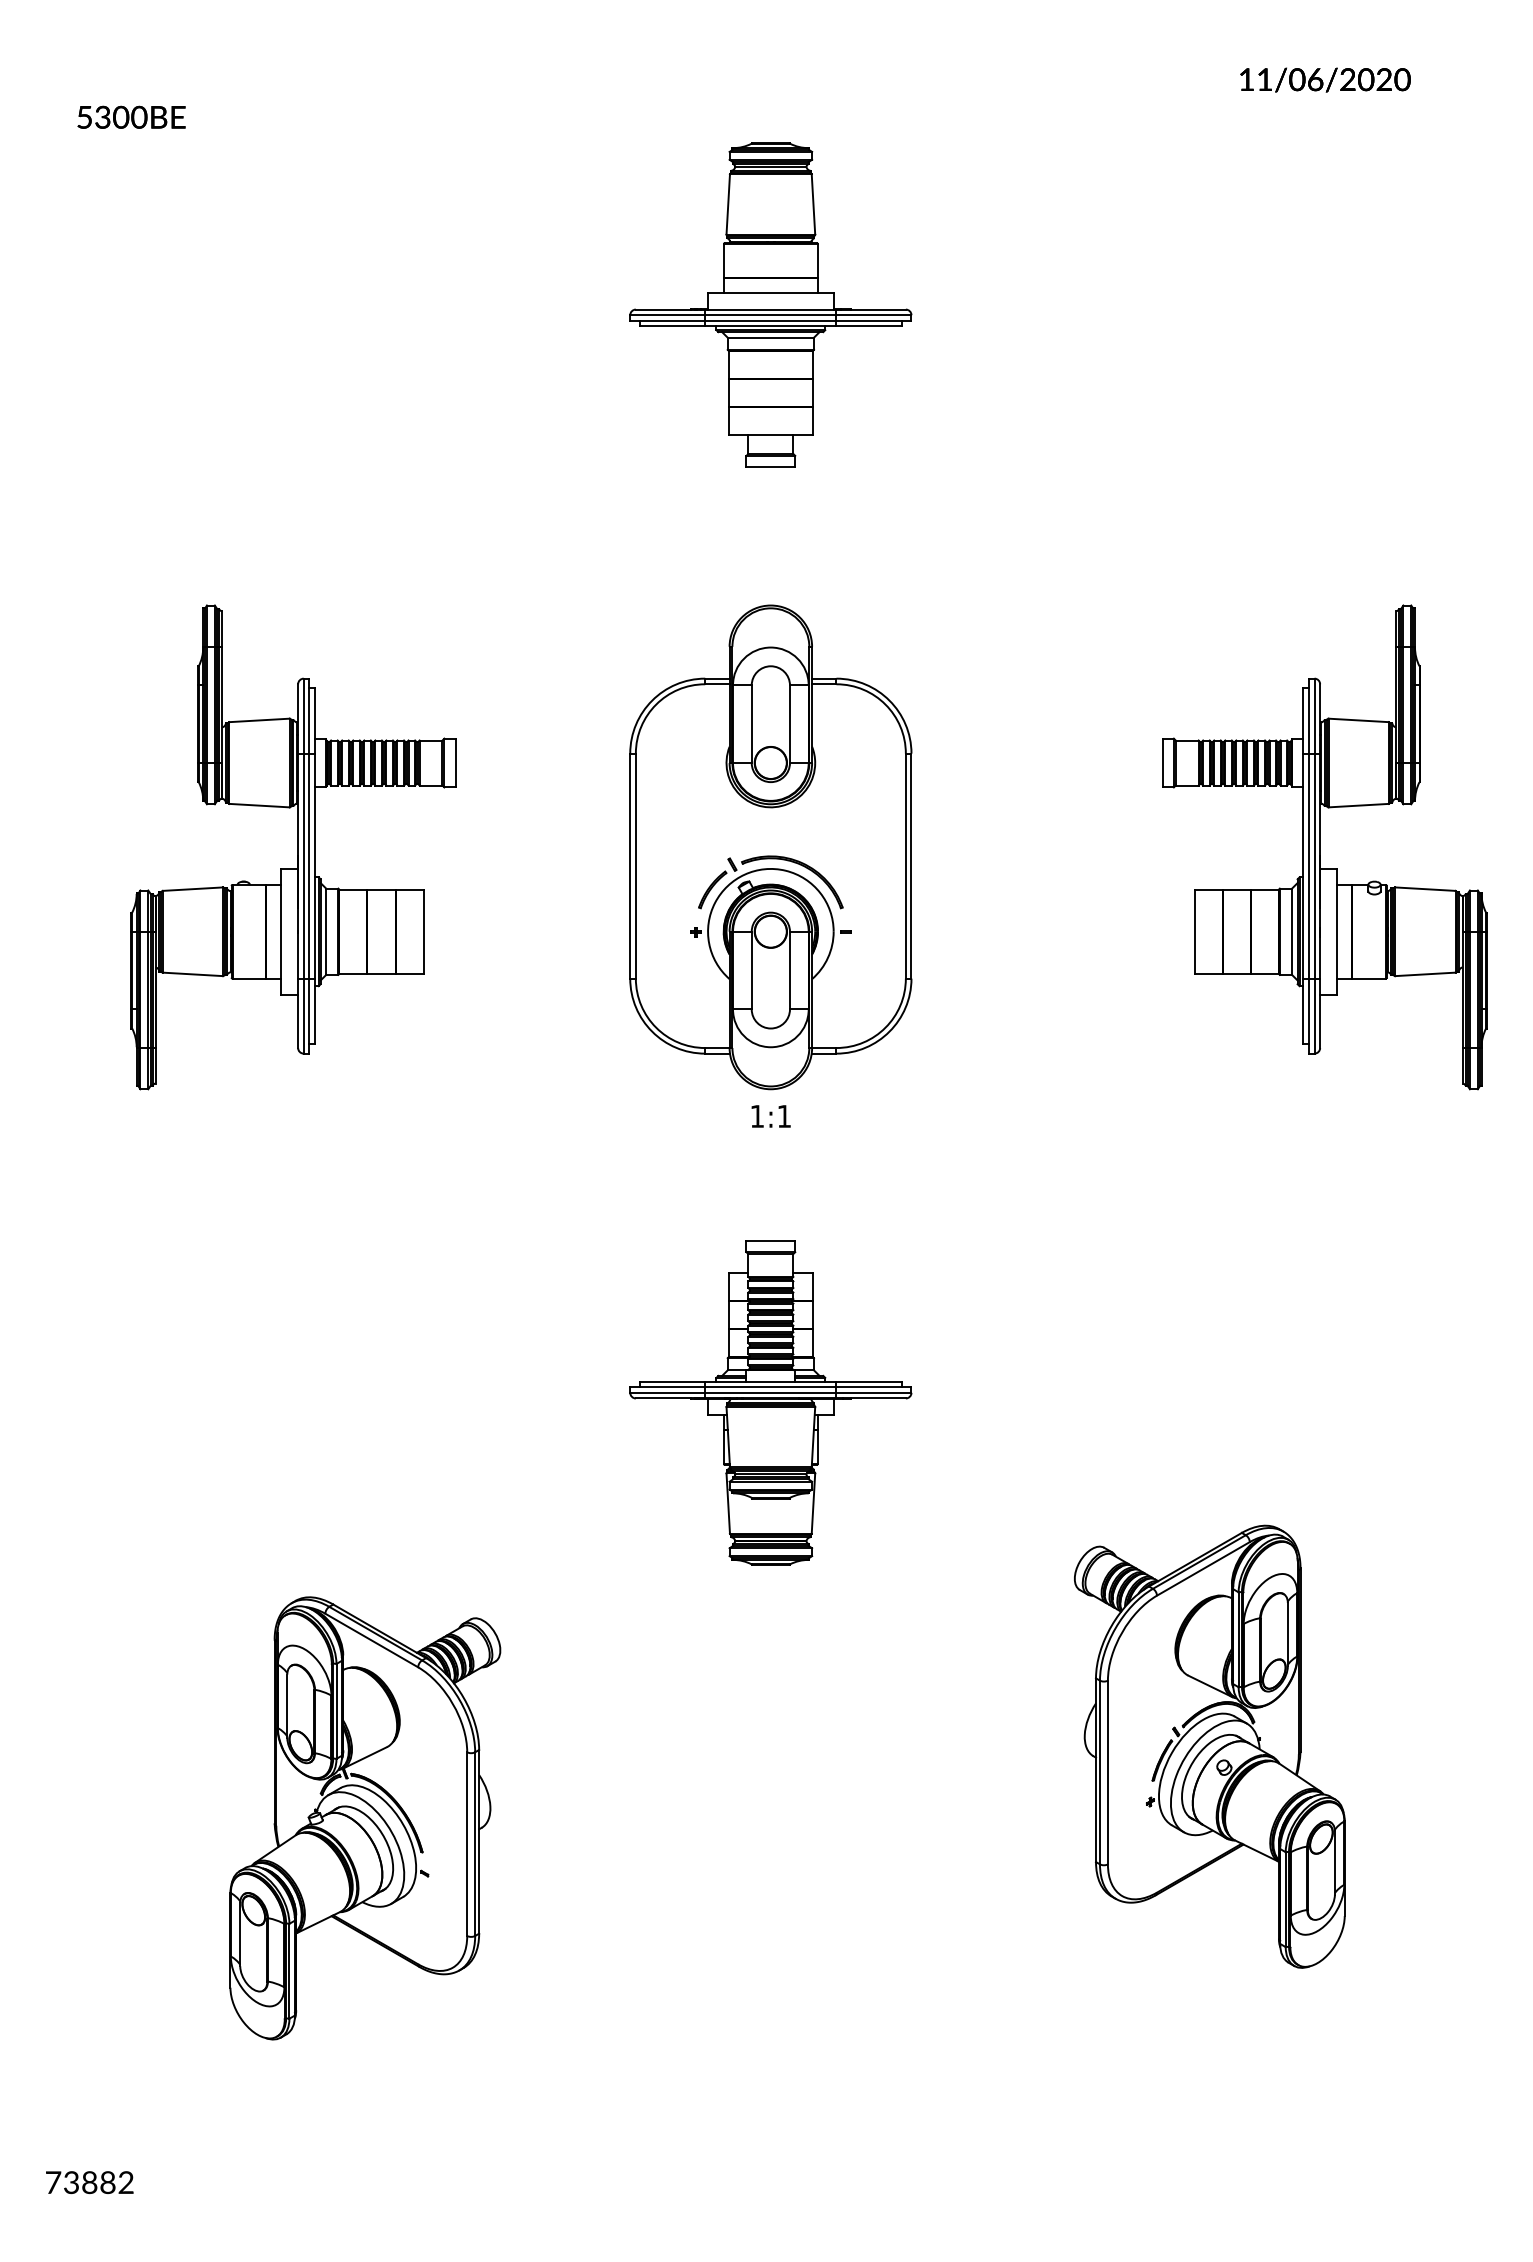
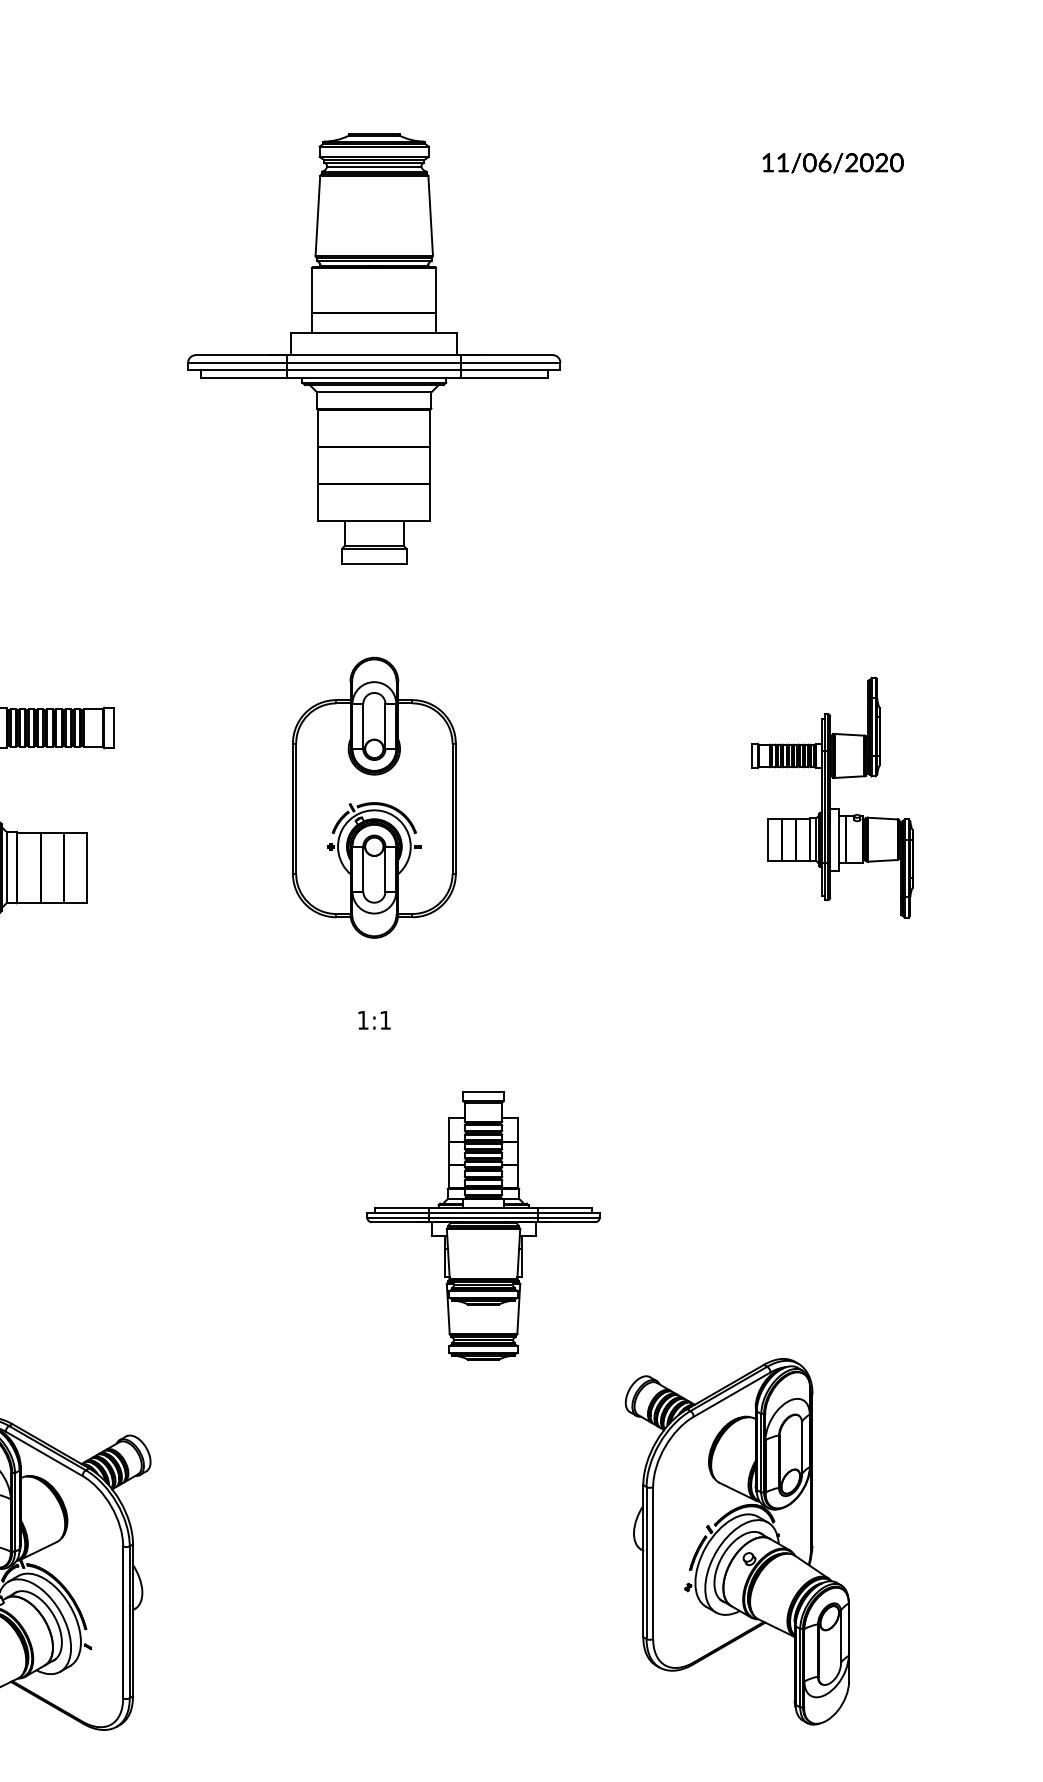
part: (770, 304) -> (374, 348), size x1.6
part: (770, 847) -> (374, 797), size x0.7
part: (1324, 847) -> (832, 797), size x0.6
part: (770, 1402) -> (483, 1225), moved

